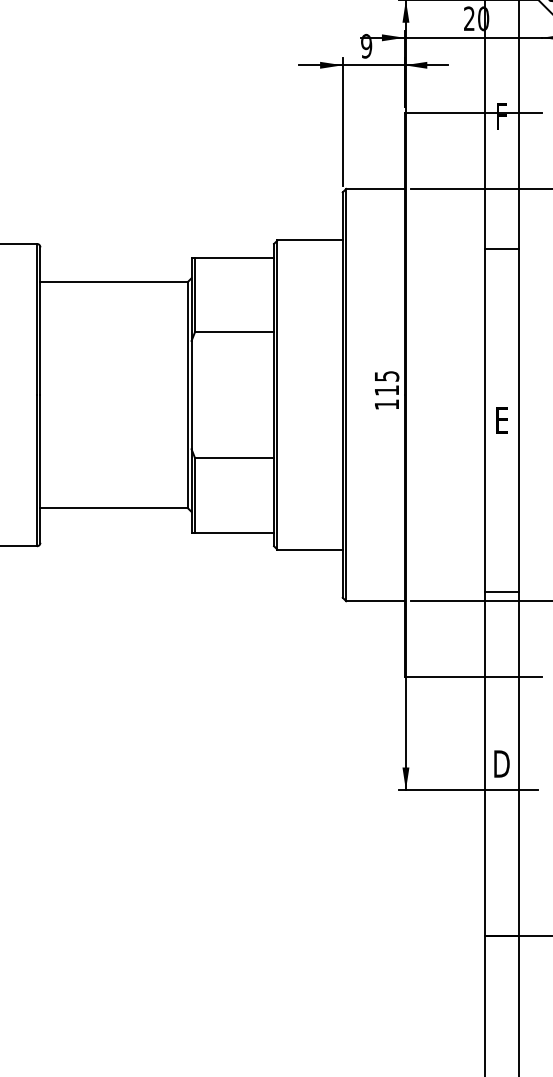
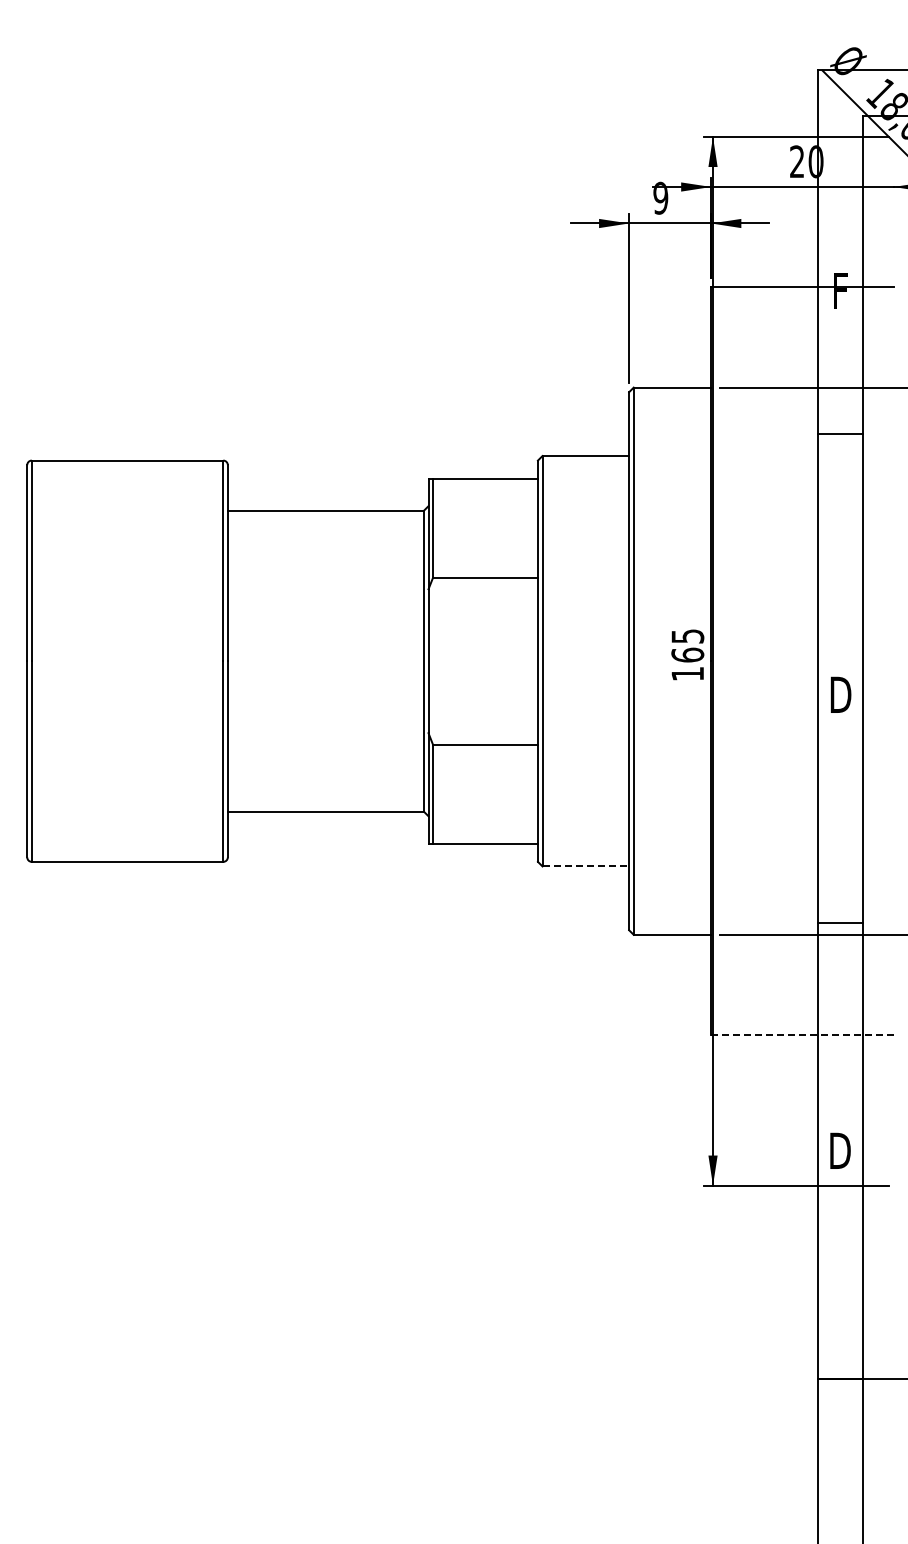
line: (501, 248) -> (840, 433), moved
text: (386, 390) -> (687, 654), 115 -> 165
text: (501, 420) -> (840, 694), E -> D
line: (310, 549) -> (586, 866), solid -> dashed
line: (473, 677) -> (802, 1035), solid -> dashed

